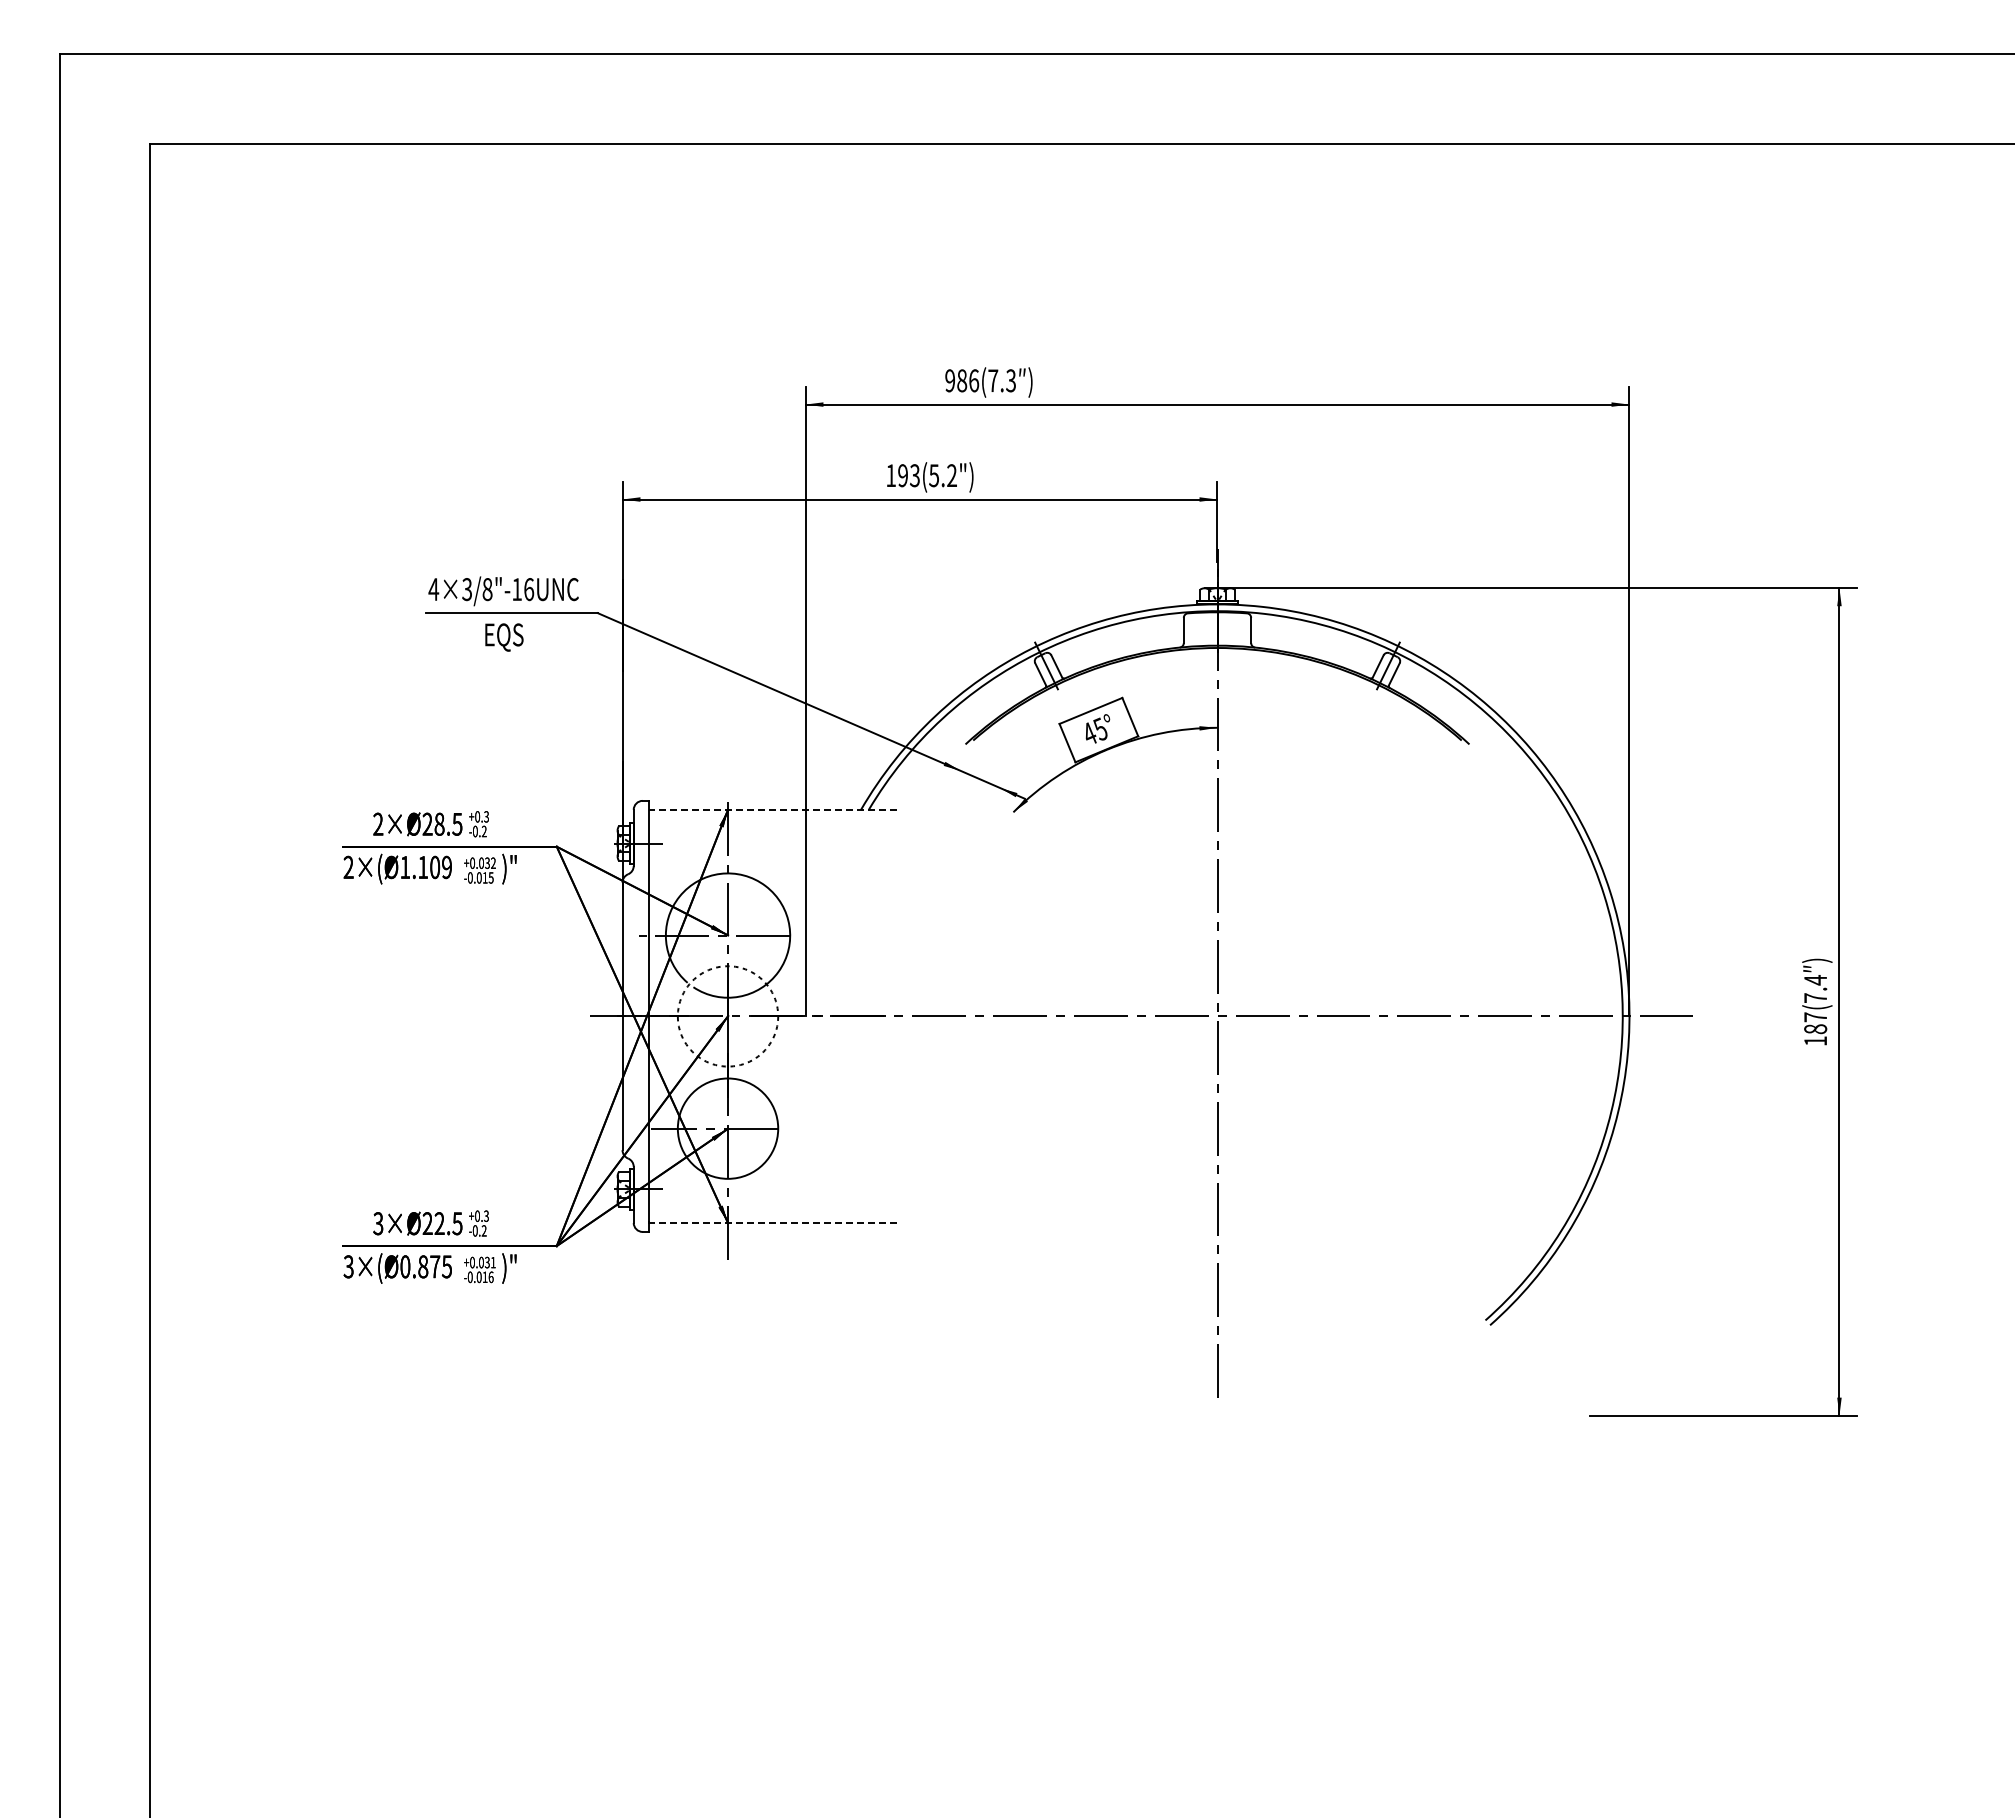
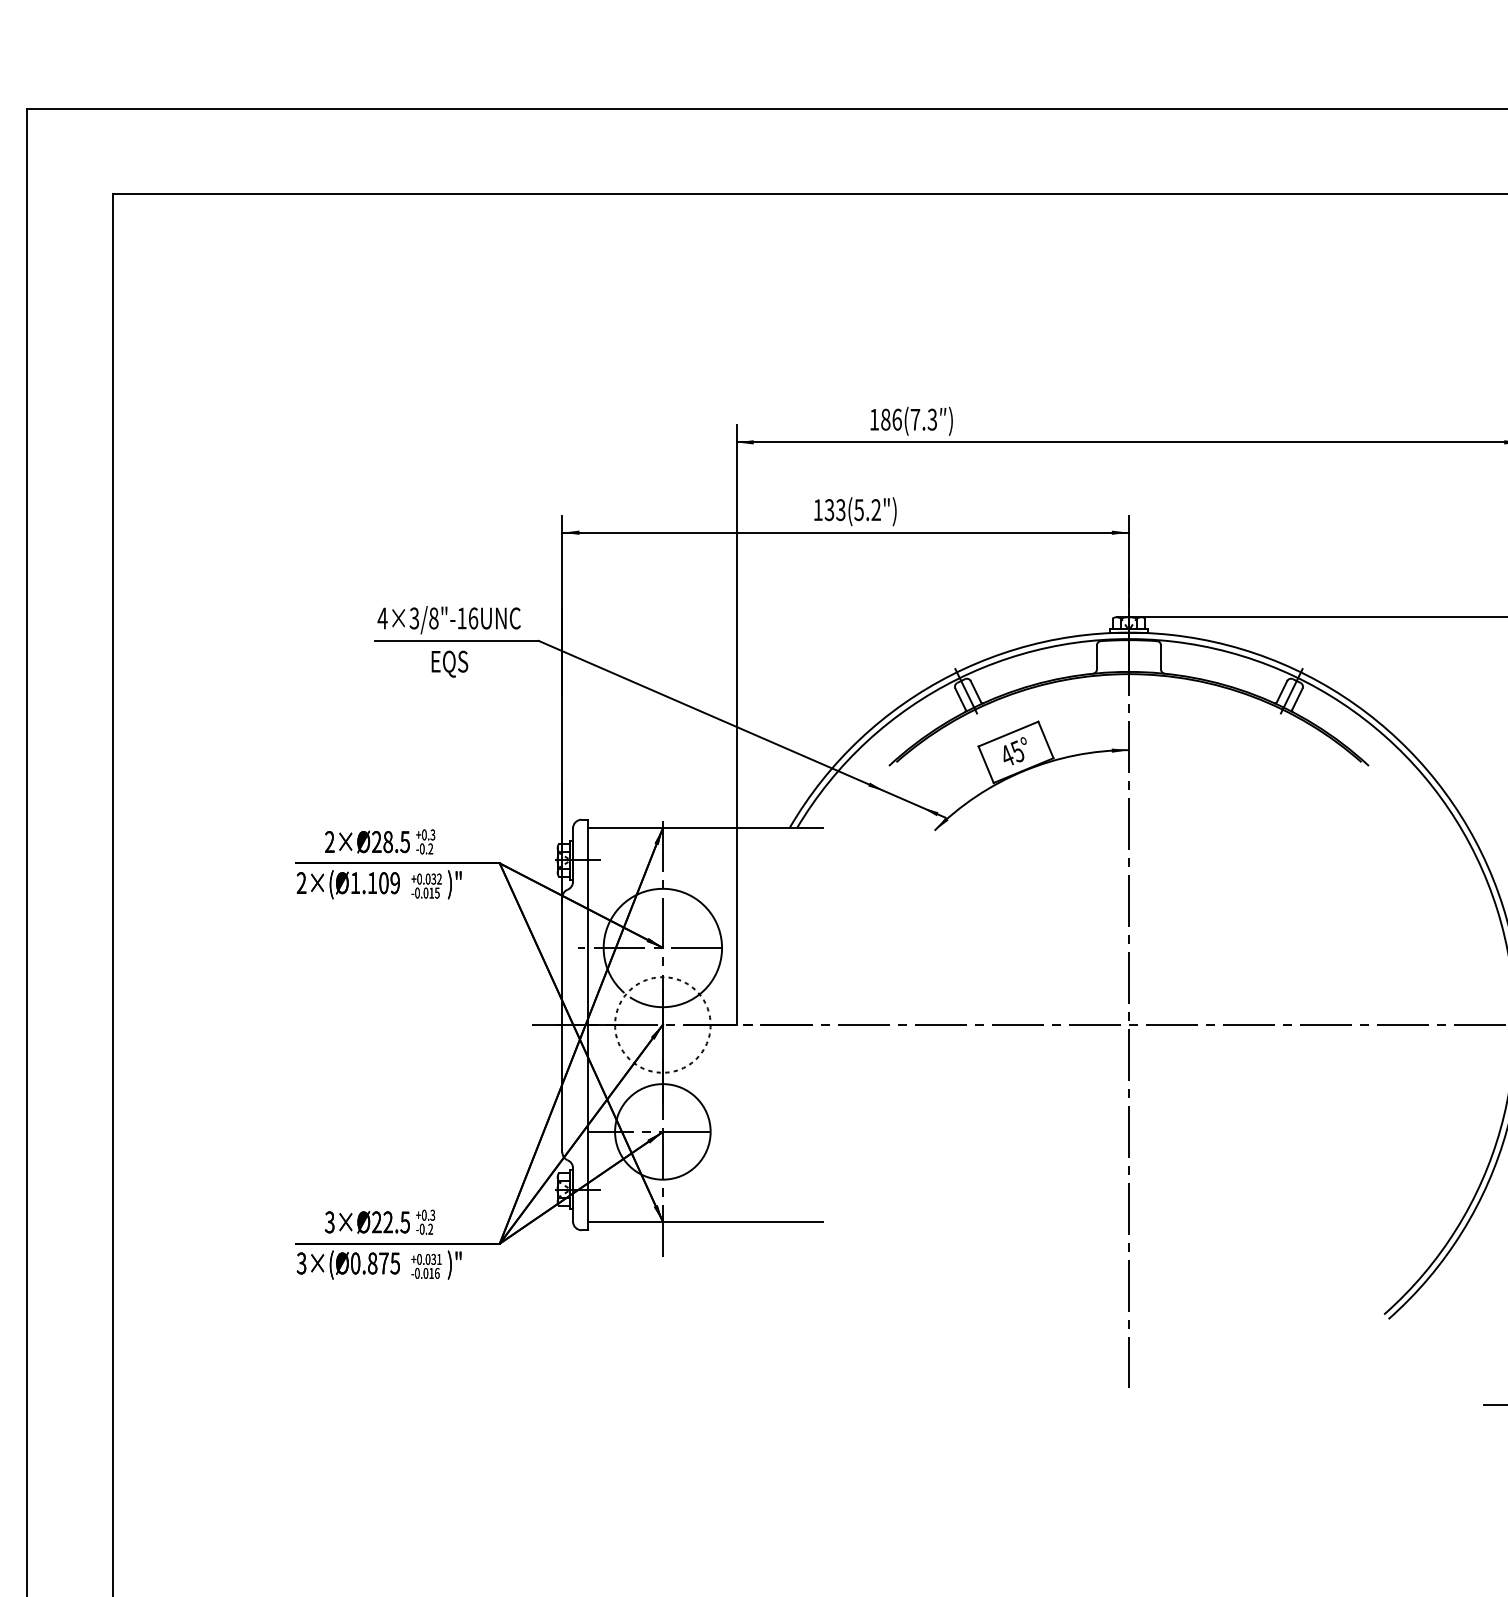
text: (949, 380) -> (873, 419), 986(7.3 -> 186(7.3
text: (902, 475) -> (829, 509), 193(5.2") -> 133(5.2")
line: (772, 809) -> (705, 827), dashed -> solid
line: (772, 1222) -> (705, 1221), dashed -> solid

